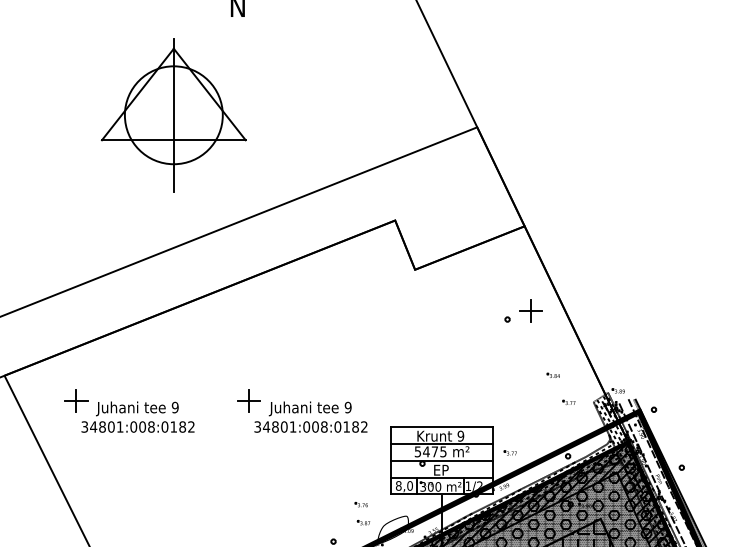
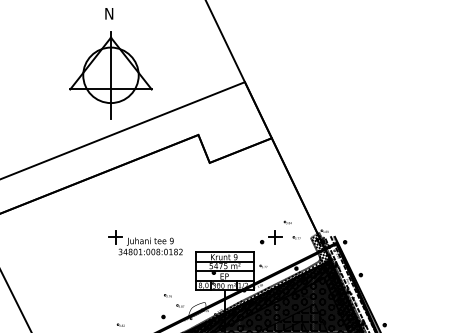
part: (172, 115) -> (110, 75), moved
part: (524, 311) -> (271, 237), moved
part: (128, 410) -> (47, 242), removed
part: (360, 503) -> (167, 295), moved

